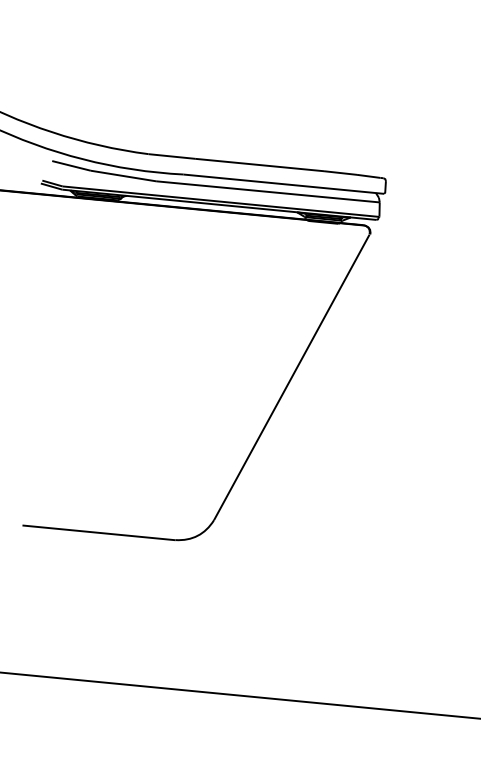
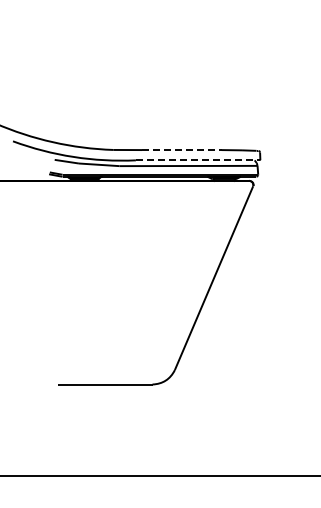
line: (258, 165) -> (181, 150), solid -> dashed
line: (283, 184) -> (197, 160), solid -> dashed

